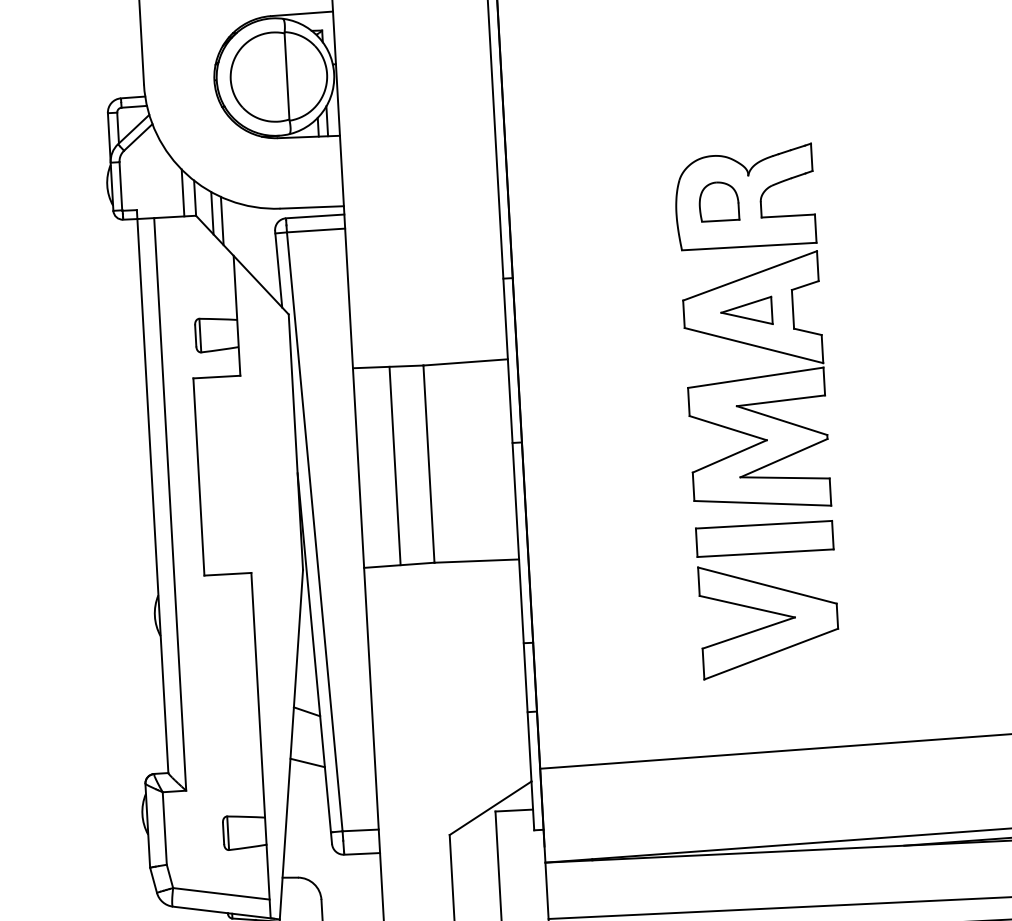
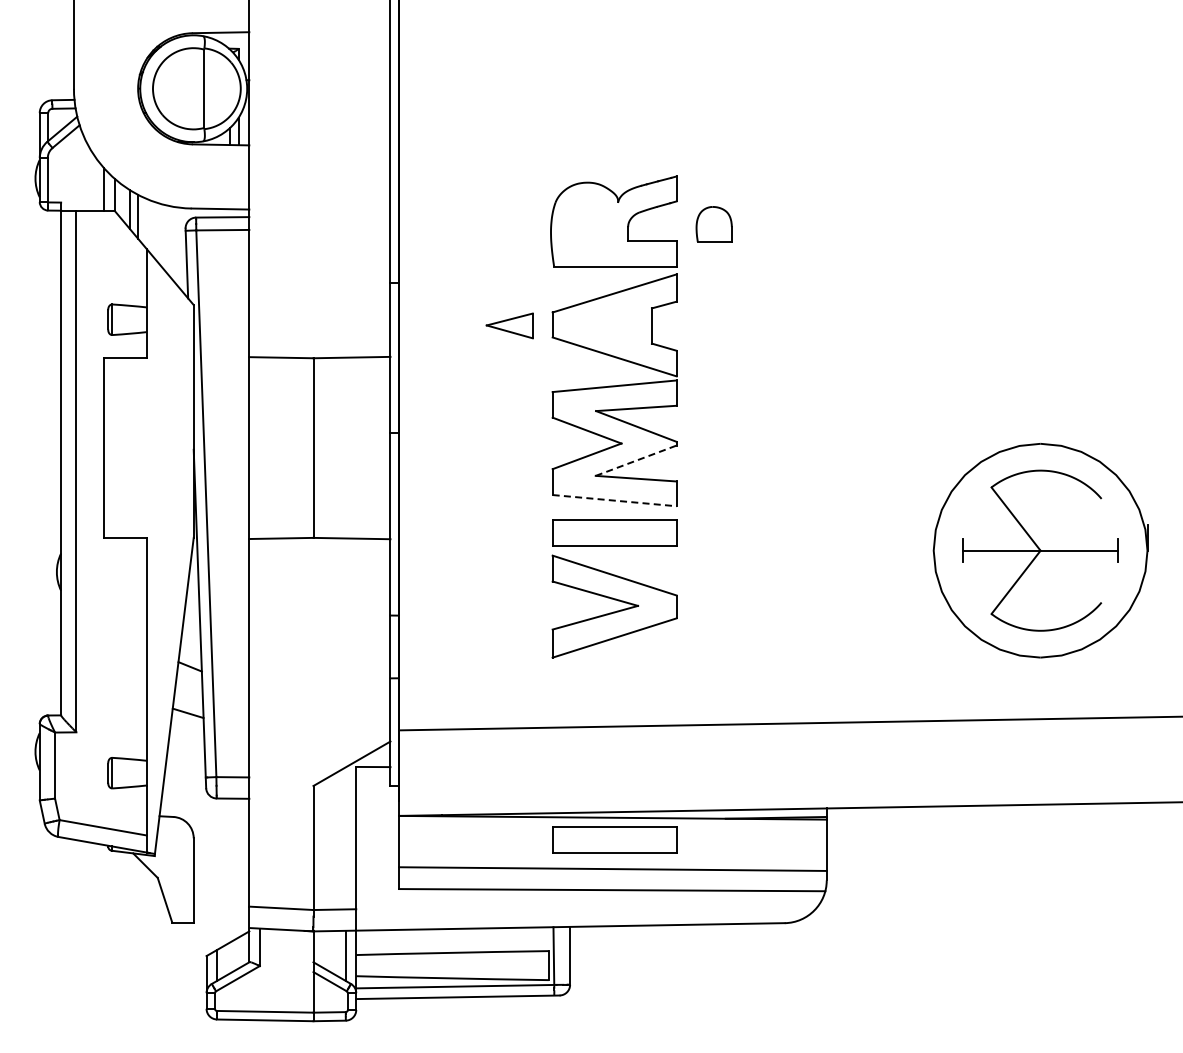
part: (718, 201) -> (713, 224), moved
part: (746, 311) -> (509, 325), moved
line: (784, 457) -> (636, 460), solid -> dashed
line: (394, 465) -> (282, 447), removed
line: (763, 503) -> (615, 500), solid -> dashed
part: (783, 875) -> (614, 839), added

